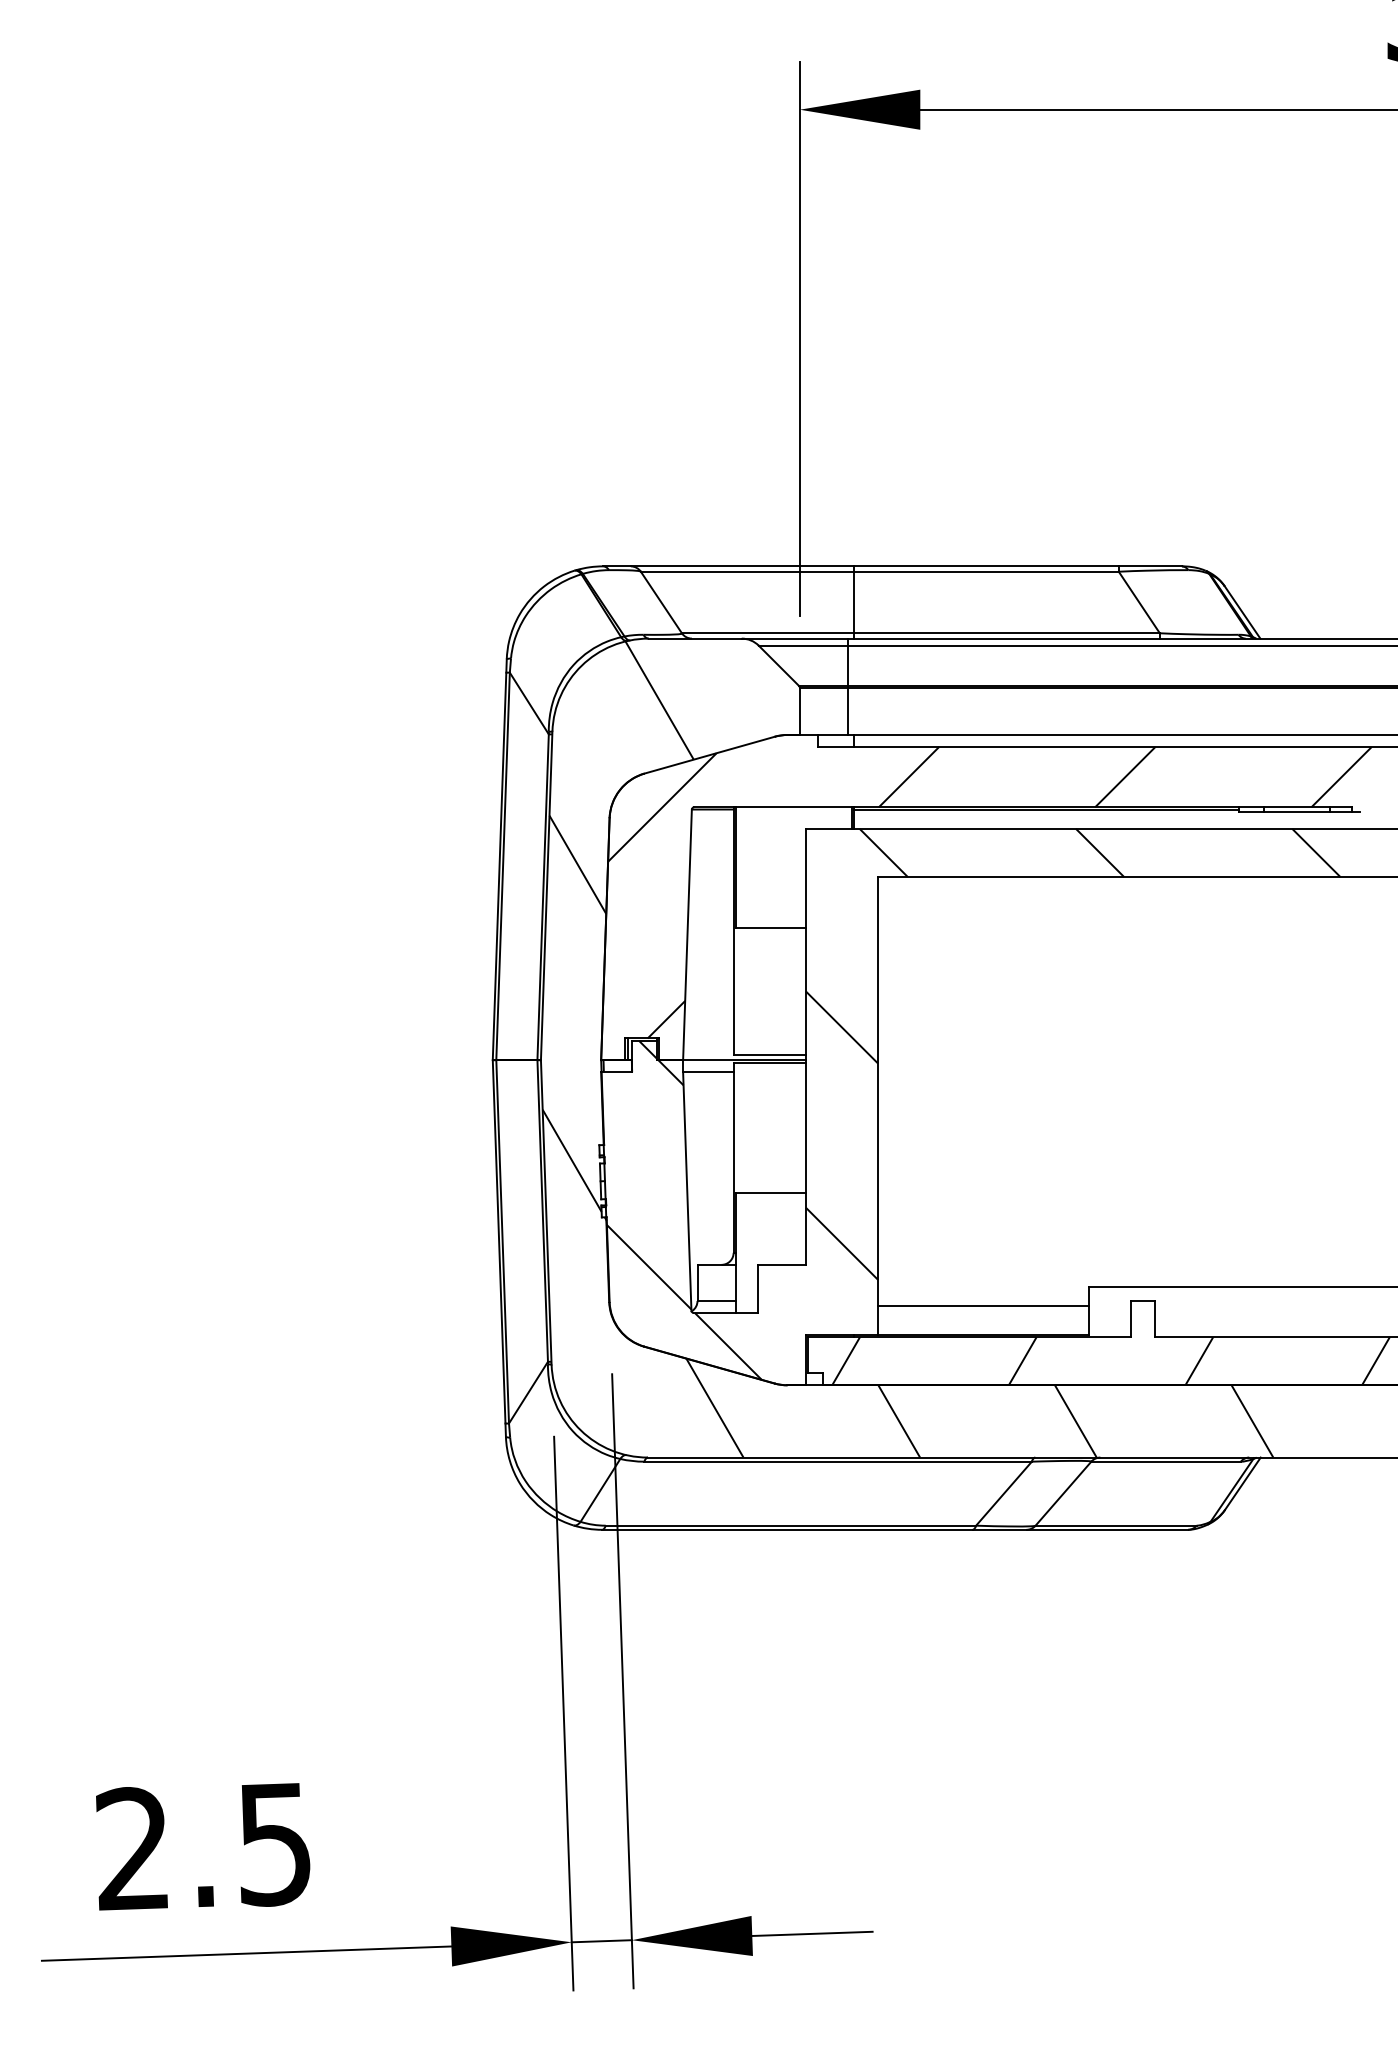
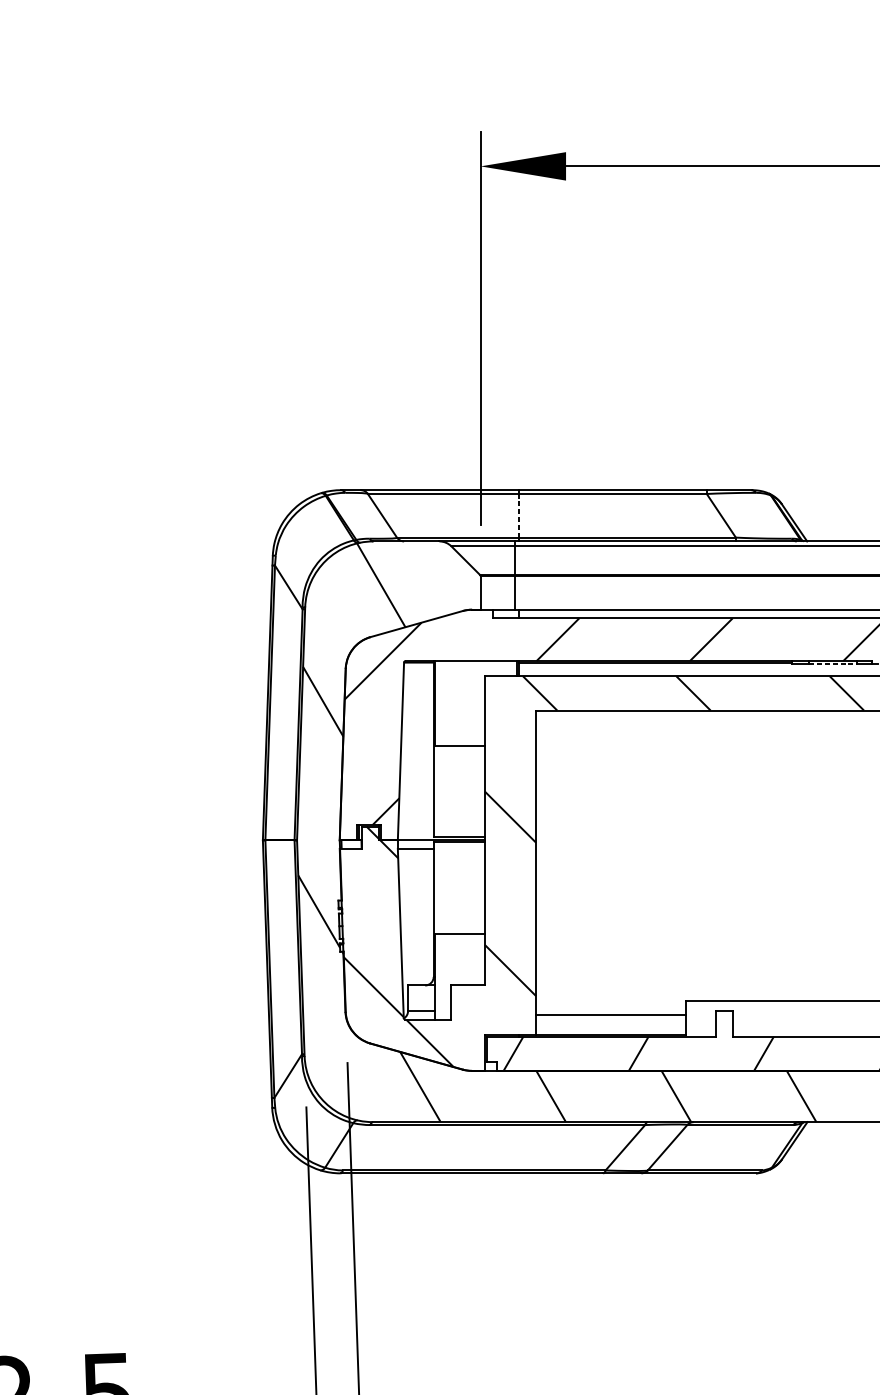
line: (854, 602) -> (519, 515), solid -> dashed
line: (1297, 812) -> (833, 664), solid -> dashed

